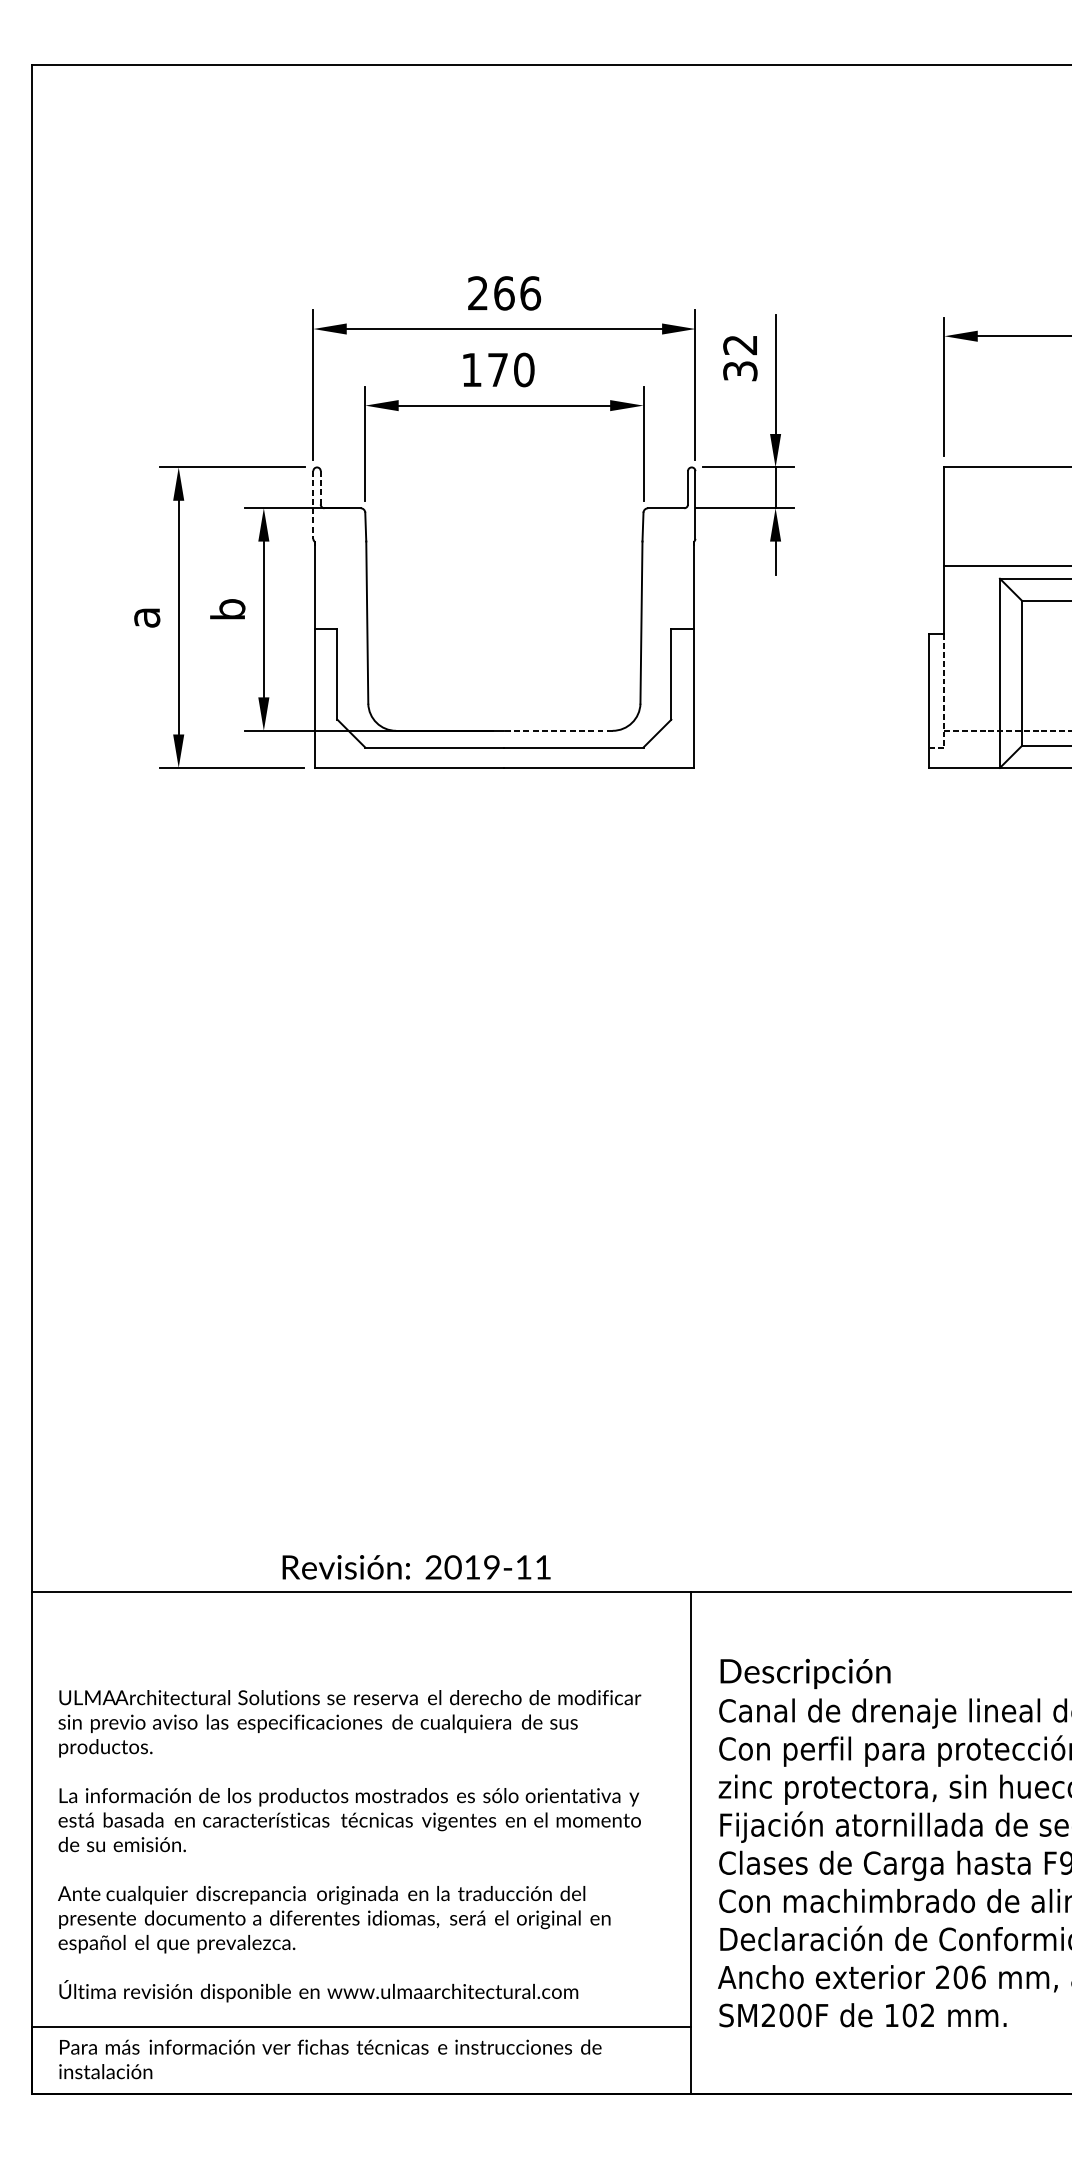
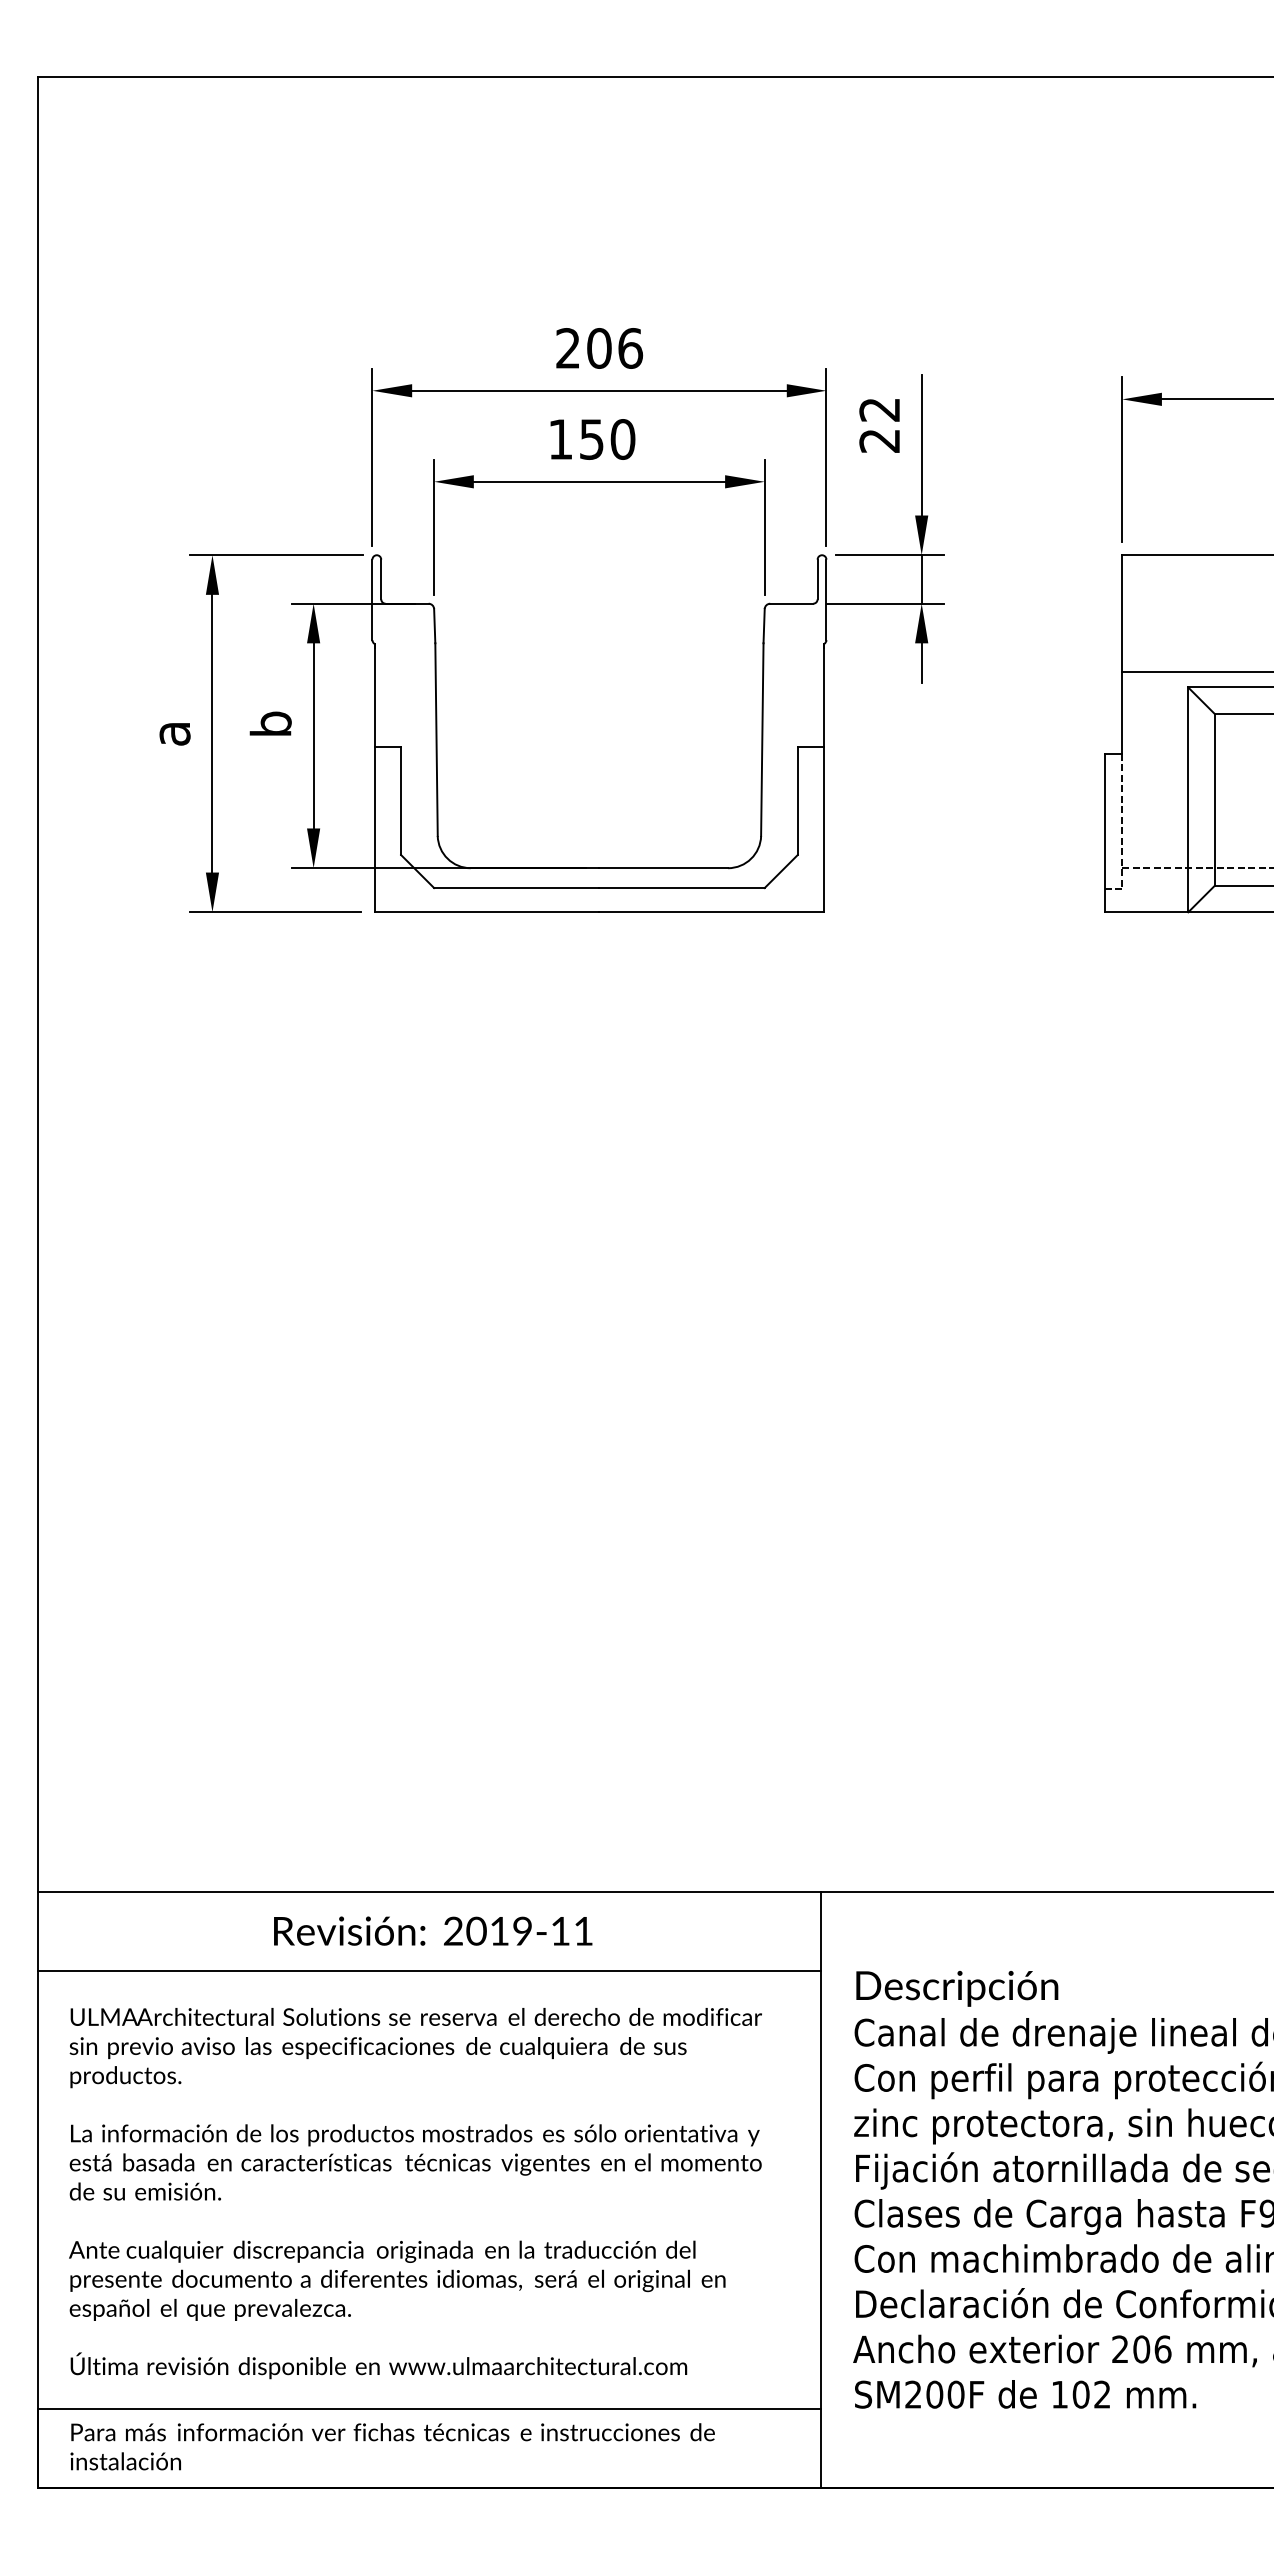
text: (504, 293) -> (599, 348), 266 -> 206
text: (497, 370) -> (591, 439), 170 -> 150
text: (740, 370) -> (879, 440), 32 -> 22
line: (320, 487) -> (381, 579), dashed -> solid
line: (313, 505) -> (372, 600), dashed -> solid
line: (558, 731) -> (663, 868), dashed -> solid
text: (416, 1566) -> (433, 1930), moved
line: (361, 1658) -> (429, 1970), added

